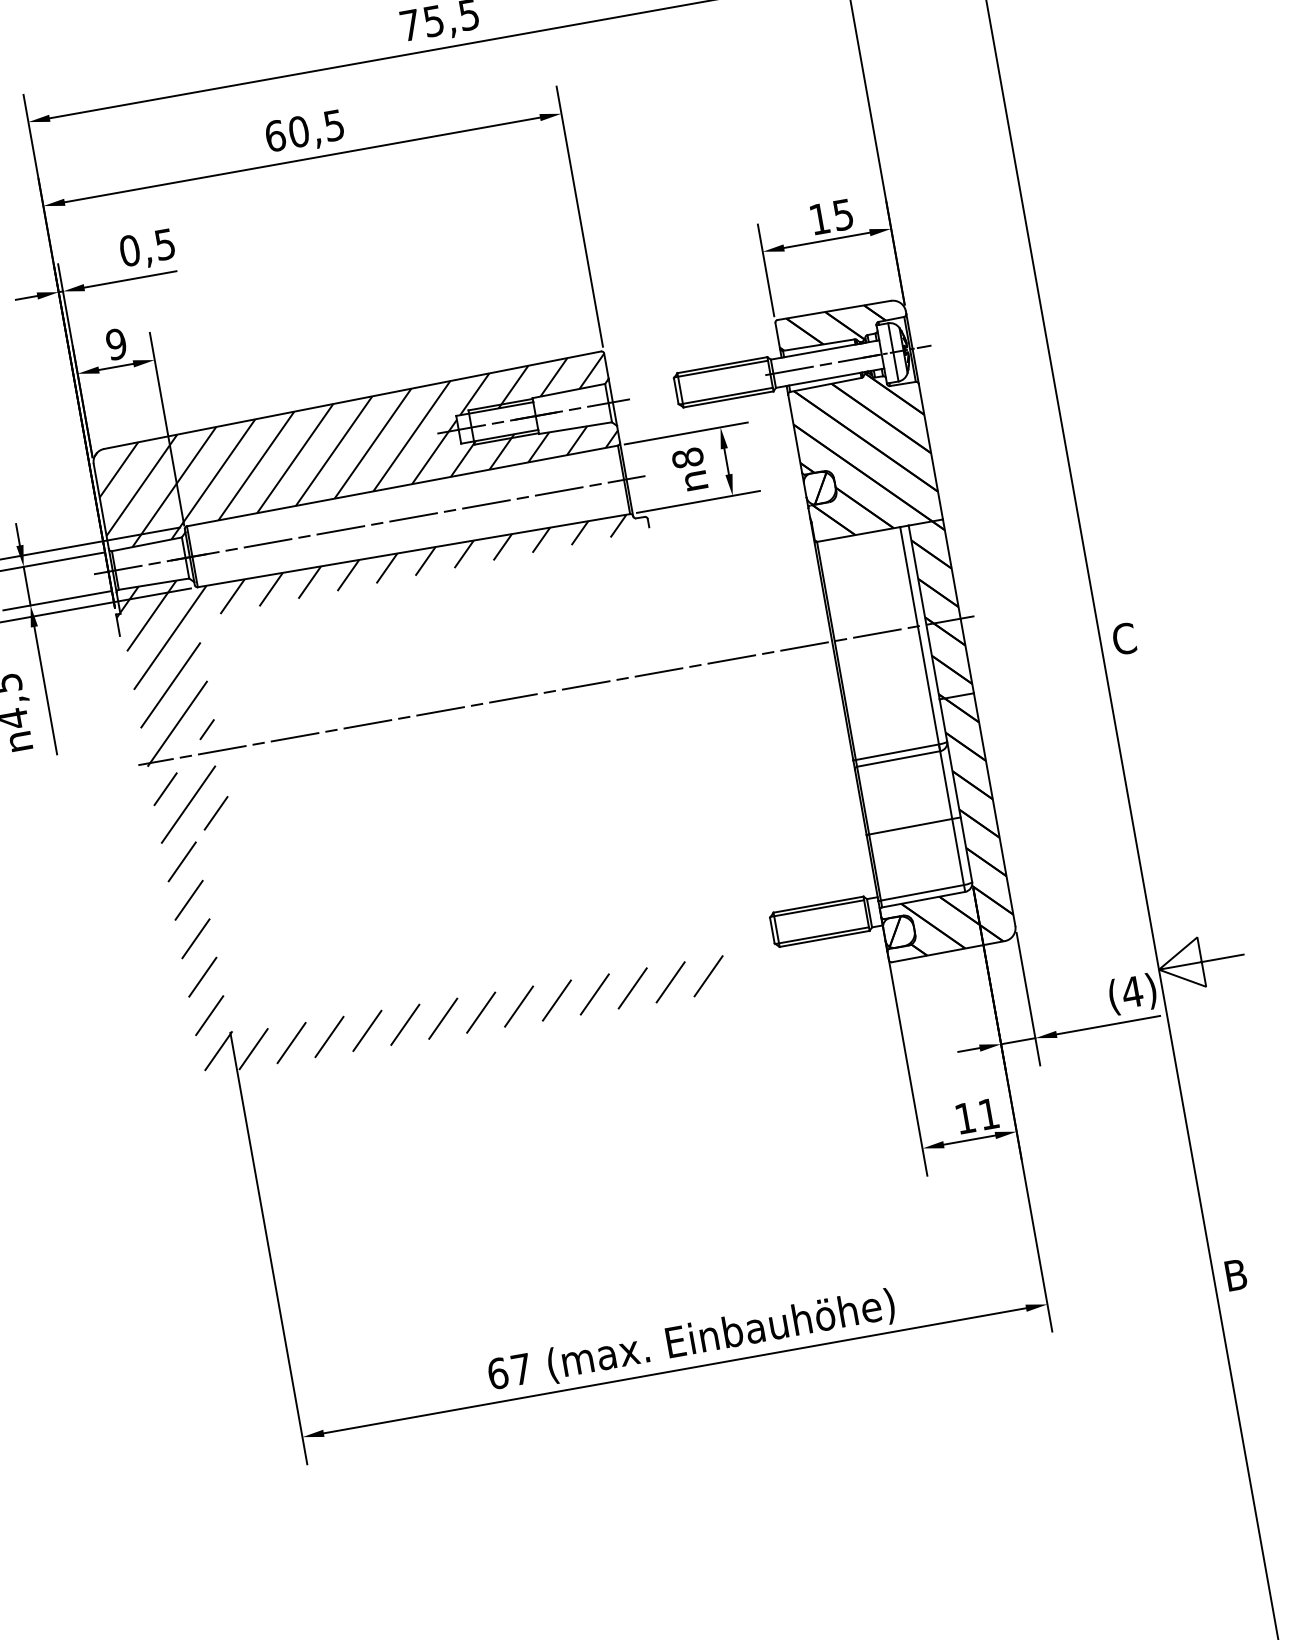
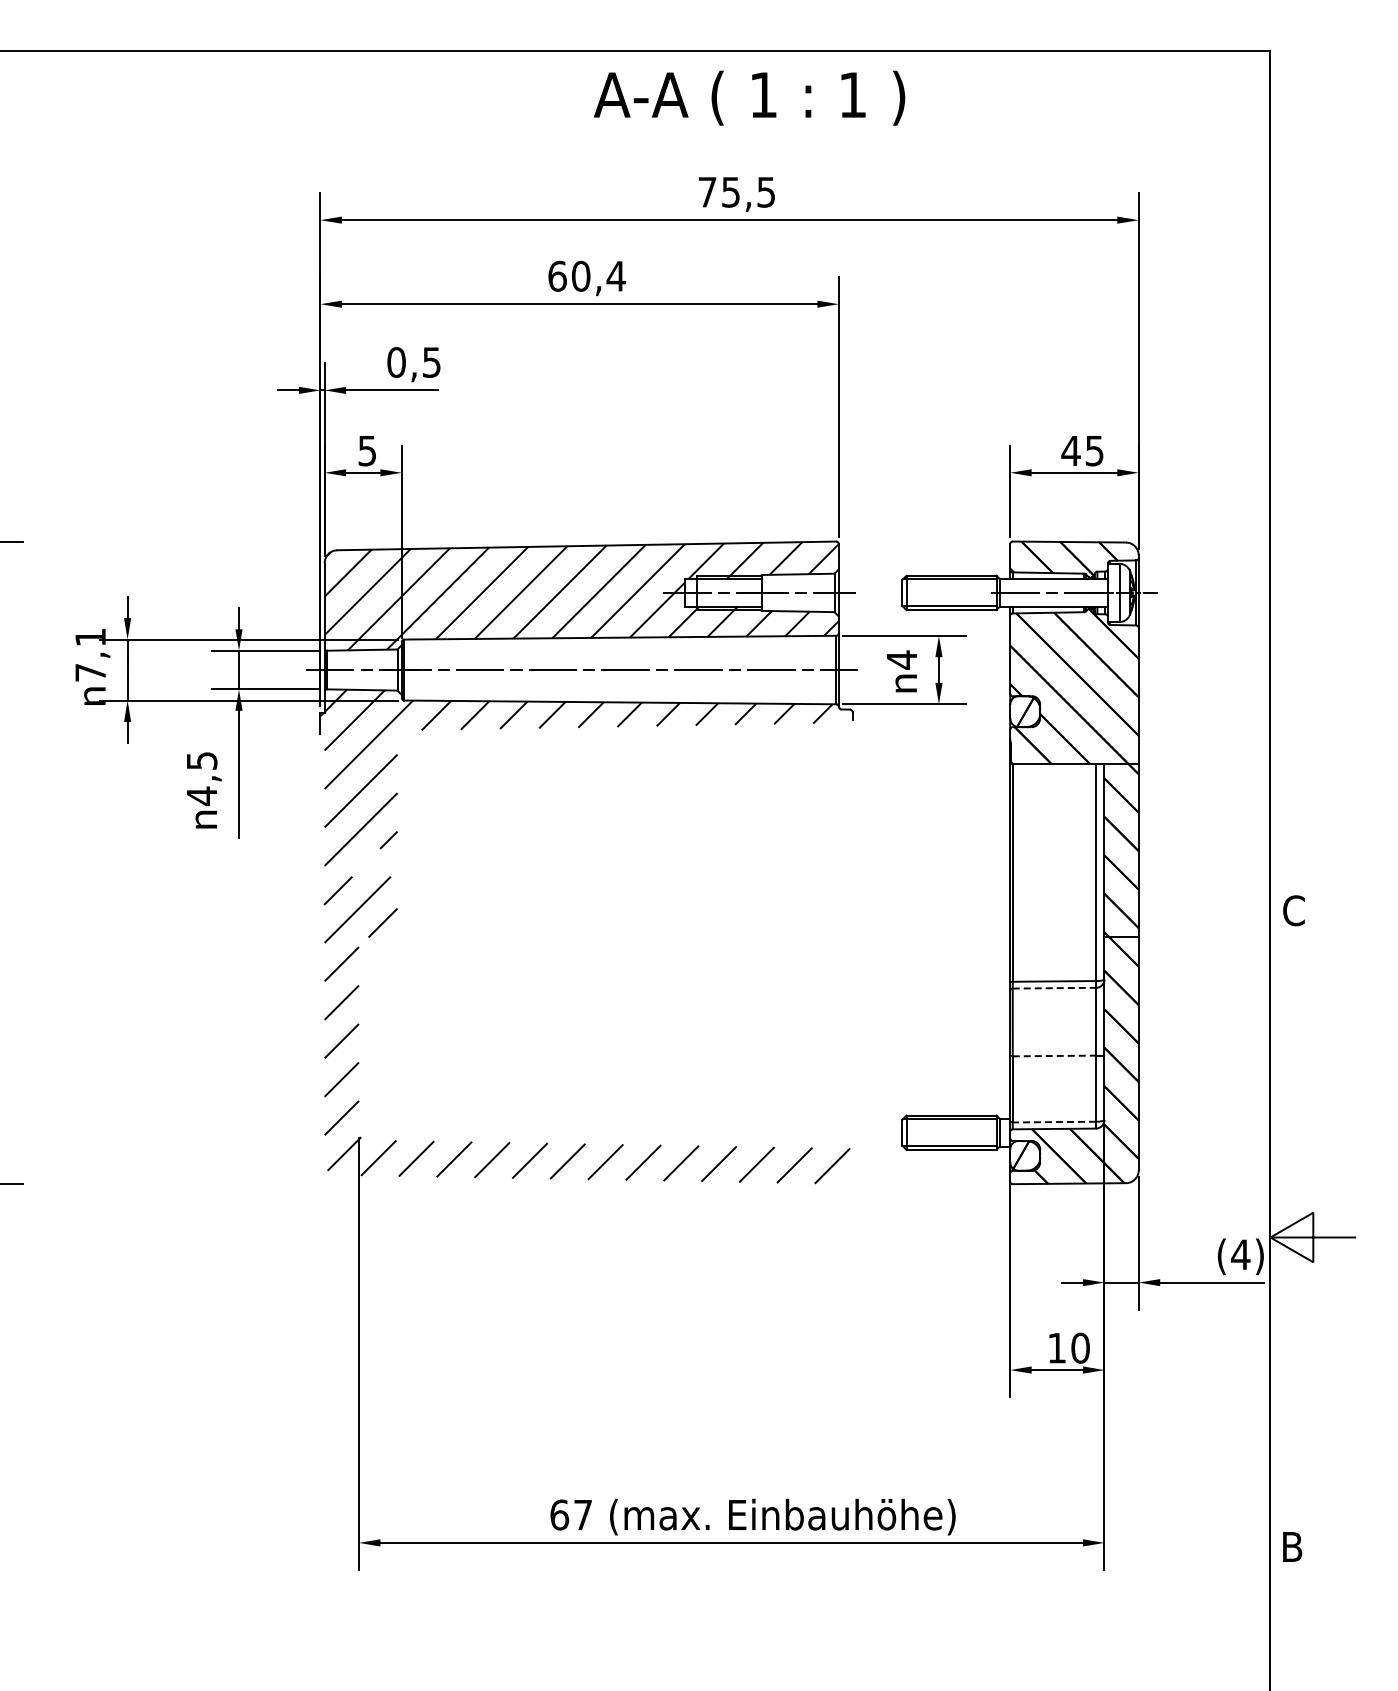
text: (334, 125) -> (616, 276), 60,5 -> 60,4
text: (819, 218) -> (1070, 450), 15 -> 45
text: (116, 343) -> (367, 450), 9 -> 5
text: (687, 457) -> (901, 659), 8 -> 4
line: (555, 690) -> (733, 862), removed
line: (898, 759) -> (1054, 988), solid -> dashed
line: (910, 826) -> (1054, 1055), solid -> dashed
line: (922, 893) -> (1054, 1122), solid -> dashed
text: (988, 1113) -> (1080, 1347), 11 -> 10

